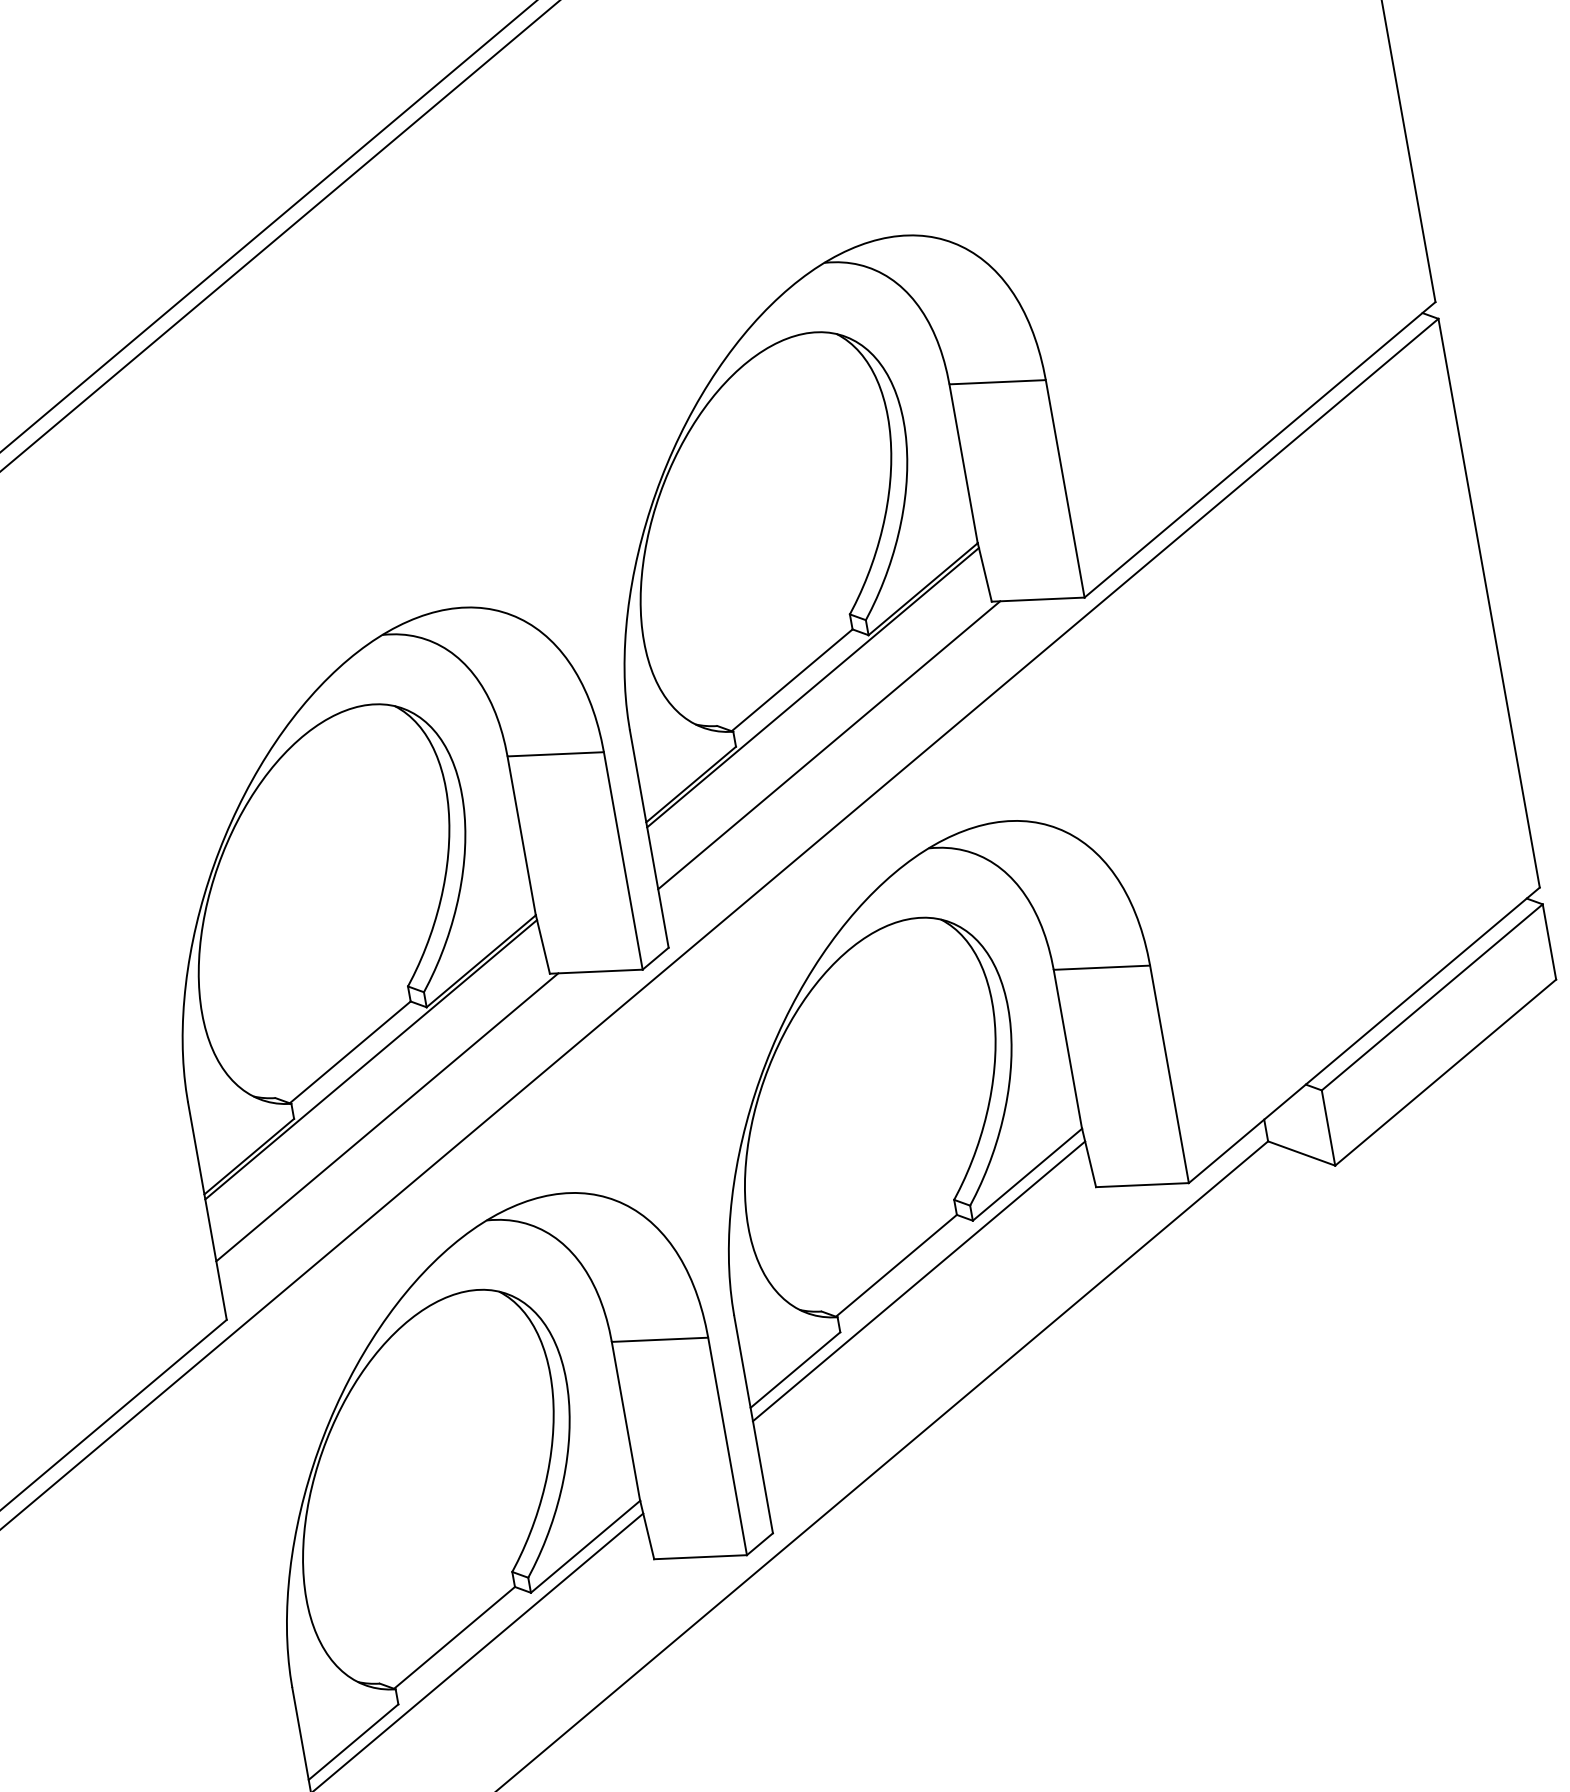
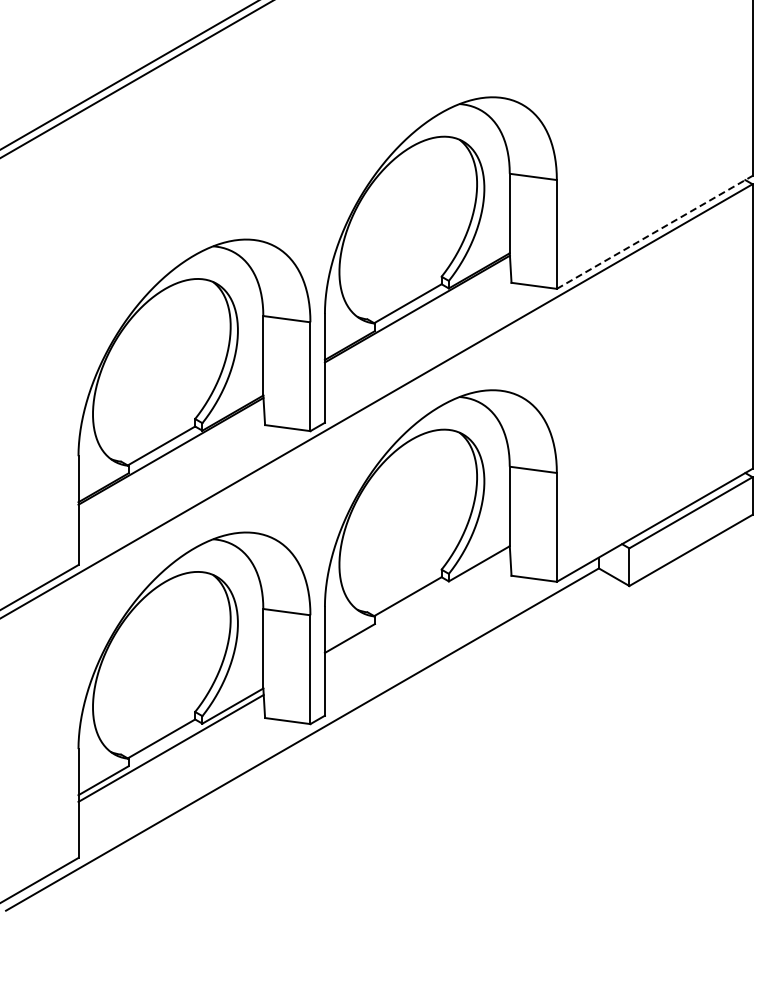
line: (1259, 450) -> (654, 232), solid -> dashed
line: (827, 745) -> (419, 338), removed
line: (386, 1117) -> (173, 480), removed
line: (918, 1280) -> (417, 605), removed

